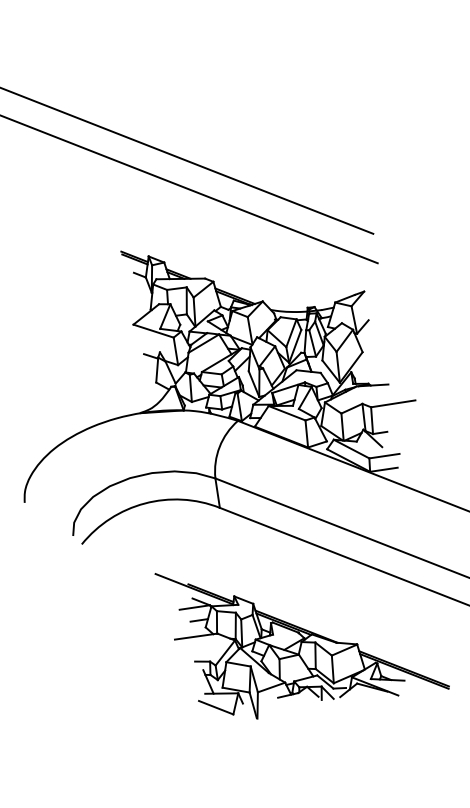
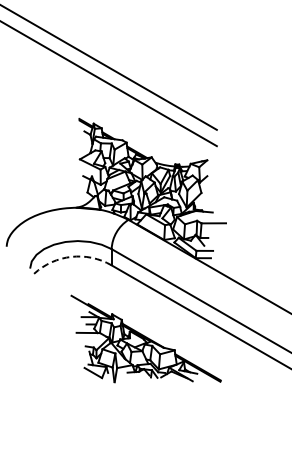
arc: (144, 502) -> (71, 256), solid -> dashed

